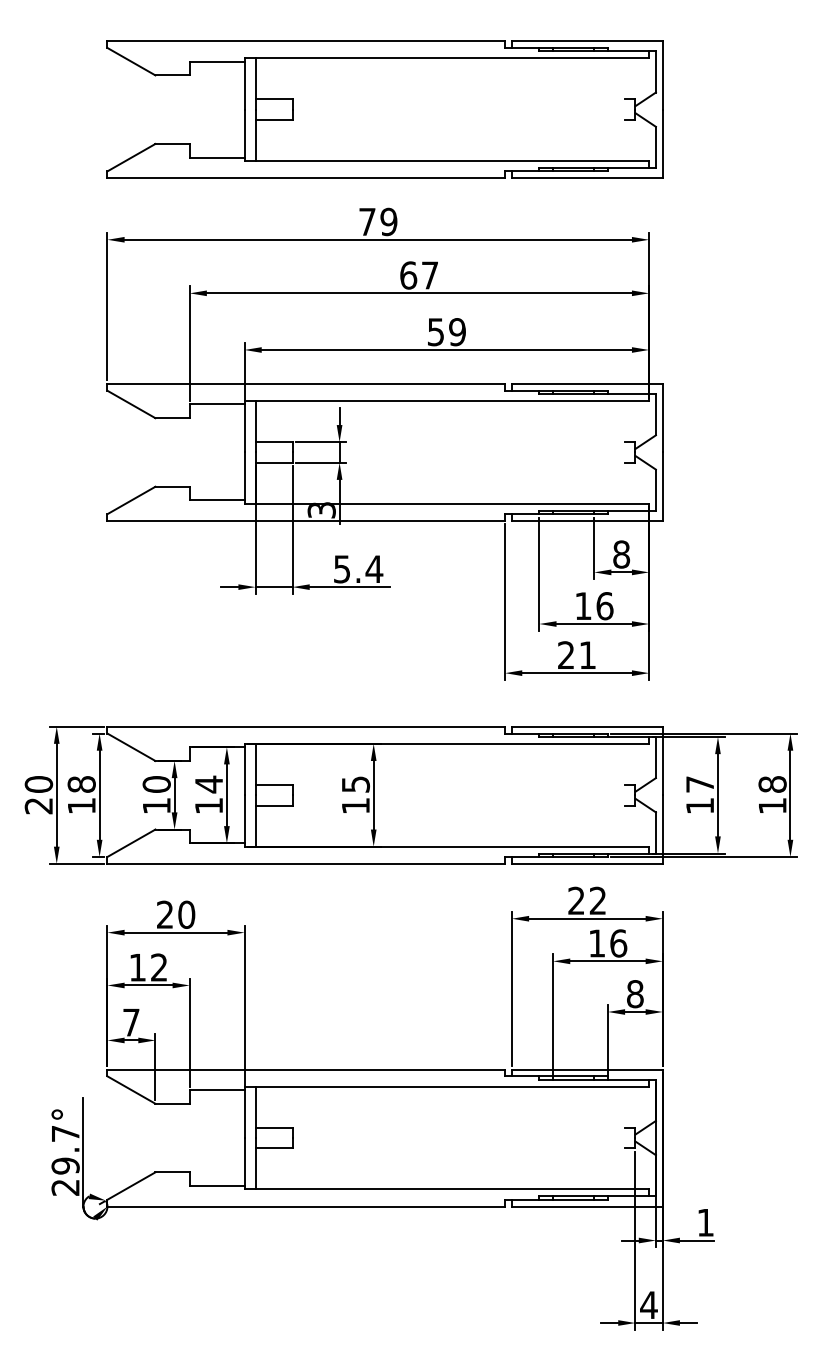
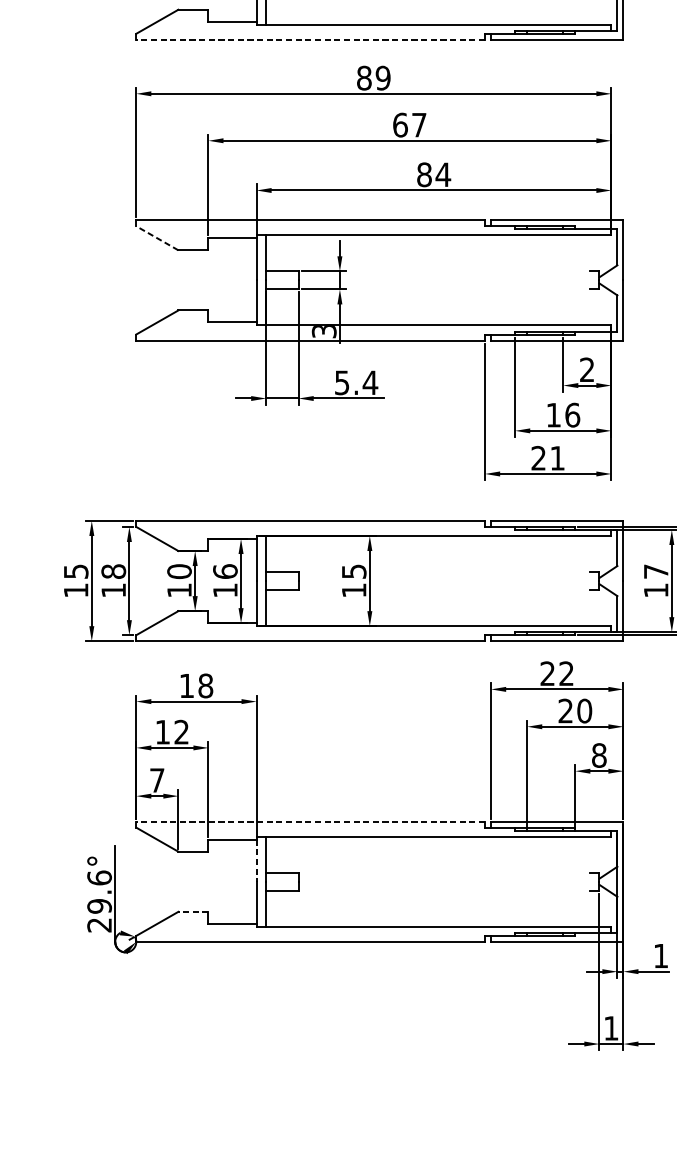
line: (306, 178) -> (310, 40), solid -> dashed
text: (367, 221) -> (364, 77), 79 -> 89
text: (446, 332) -> (433, 175), 59 -> 84
line: (131, 404) -> (157, 238), solid -> dashed
text: (621, 554) -> (587, 369), 8 -> 2
text: (208, 784) -> (224, 571), 14 -> 16
text: (38, 795) -> (75, 581), 20 -> 15
text: (176, 914) -> (196, 685), 20 -> 18
text: (608, 943) -> (575, 711), 16 -> 20
line: (306, 1069) -> (310, 821), solid -> dashed
line: (244, 1114) -> (256, 861), solid -> dashed
text: (65, 1133) -> (99, 877), 29.7° -> 29.6°
line: (172, 1172) -> (193, 911), solid -> dashed
text: (648, 1304) -> (610, 1027), 4 -> 1

